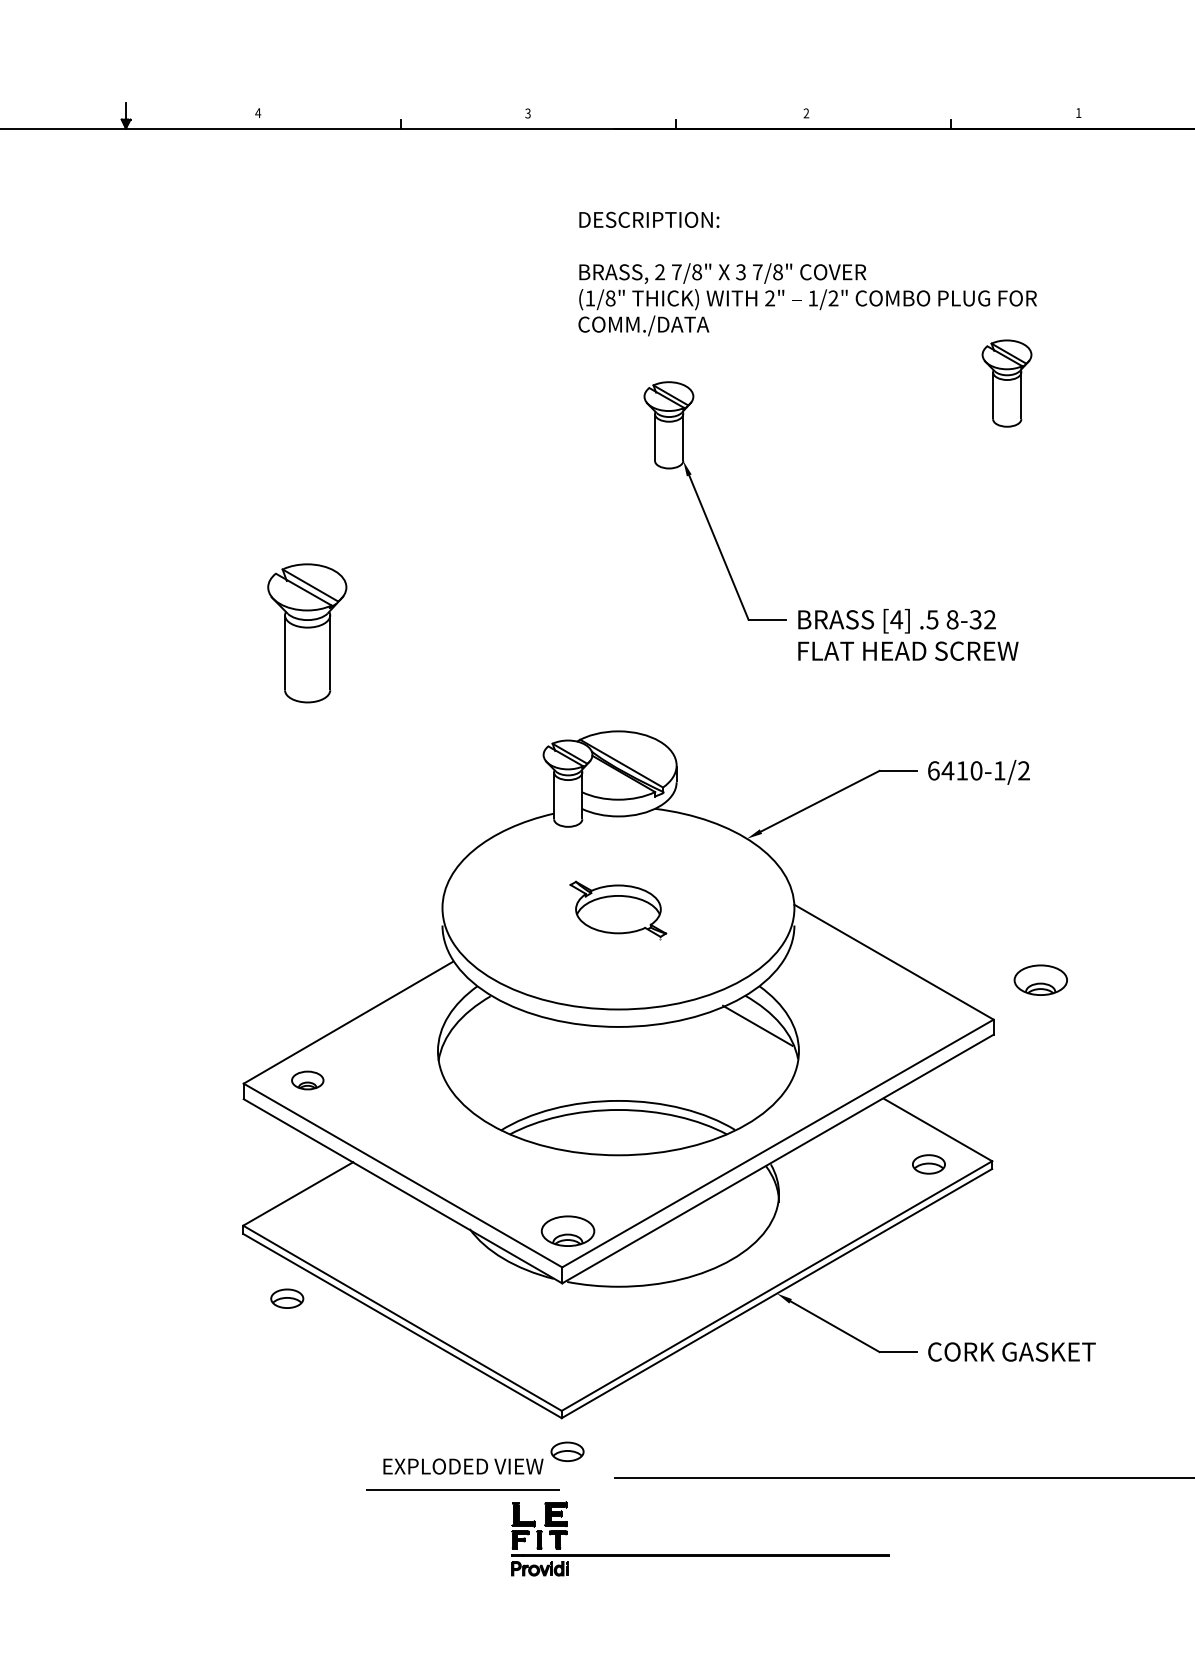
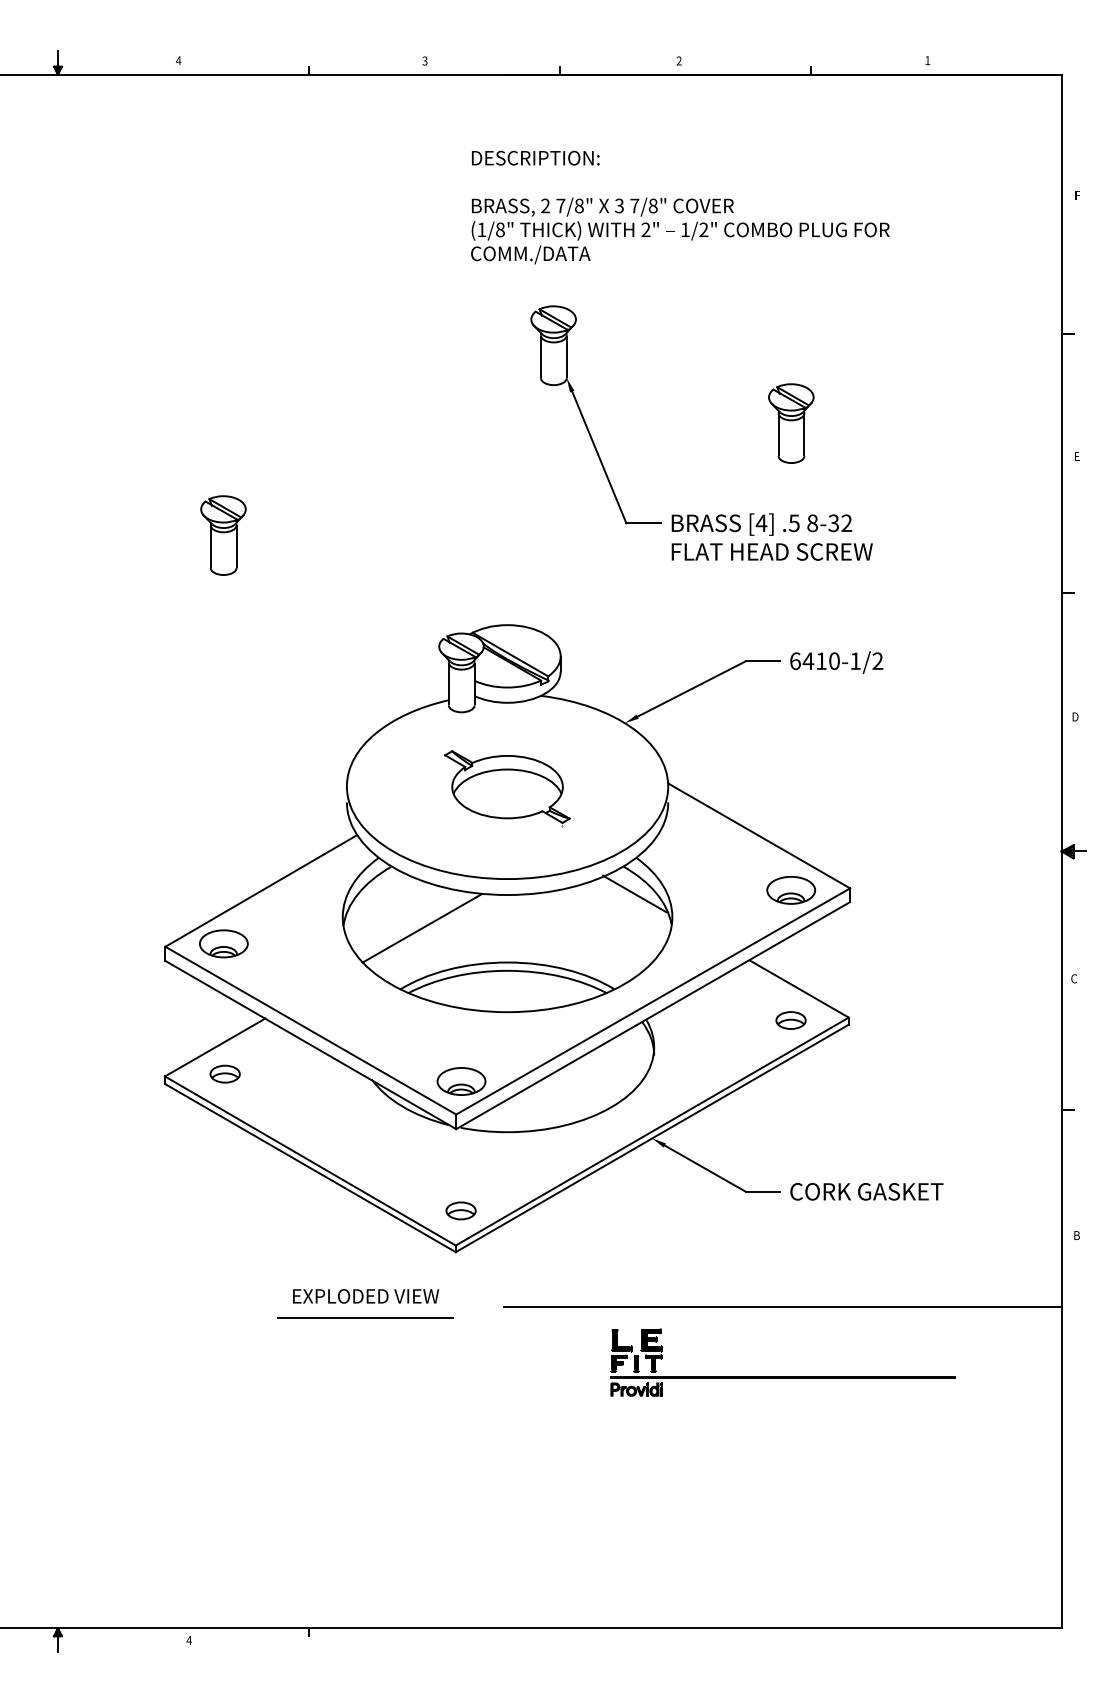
part: (1007, 383) -> (791, 423), moved
part: (307, 633) -> (223, 535), size x0.62
part: (618, 910) -> (507, 788), size x1.43
part: (1041, 980) -> (791, 890), moved
line: (524, 1063) -> (421, 928), added
part: (307, 1080) -> (223, 943), size x1.67
part: (286, 1298) -> (224, 1073), moved
part: (566, 1451) -> (460, 1210), moved
part: (699, 1554) -> (782, 1376), moved

